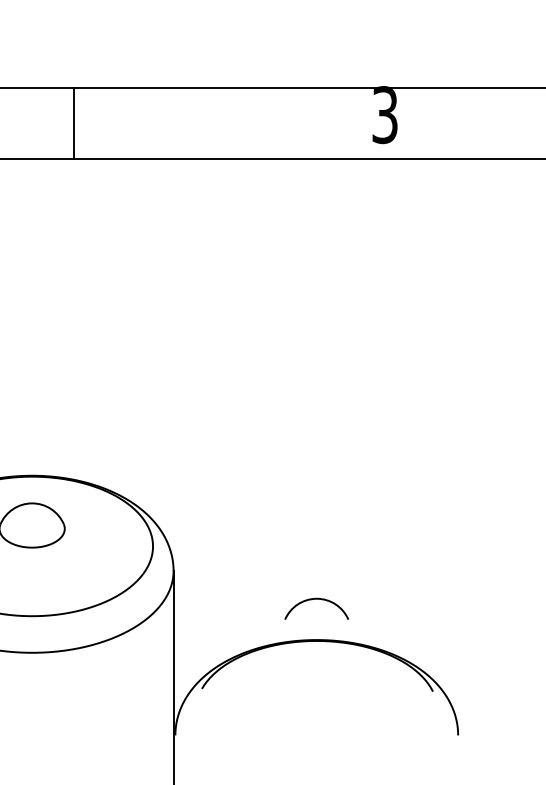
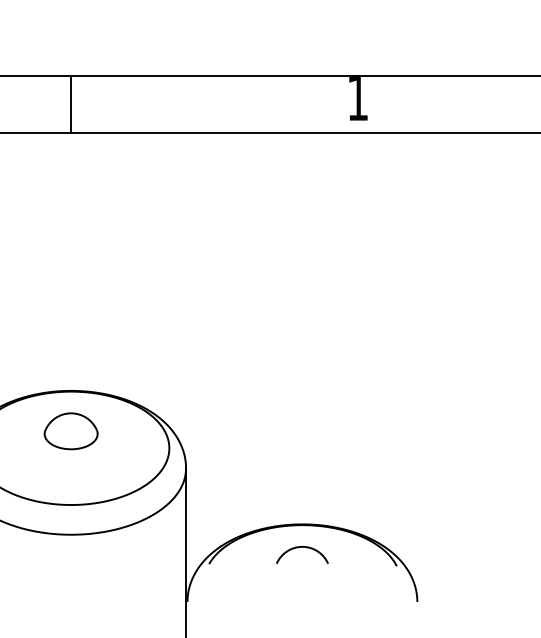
text: (384, 114) -> (357, 97), 3 -> 1
line: (74, 123) -> (71, 104), moved
arc: (316, 599) -> (302, 547), moved

